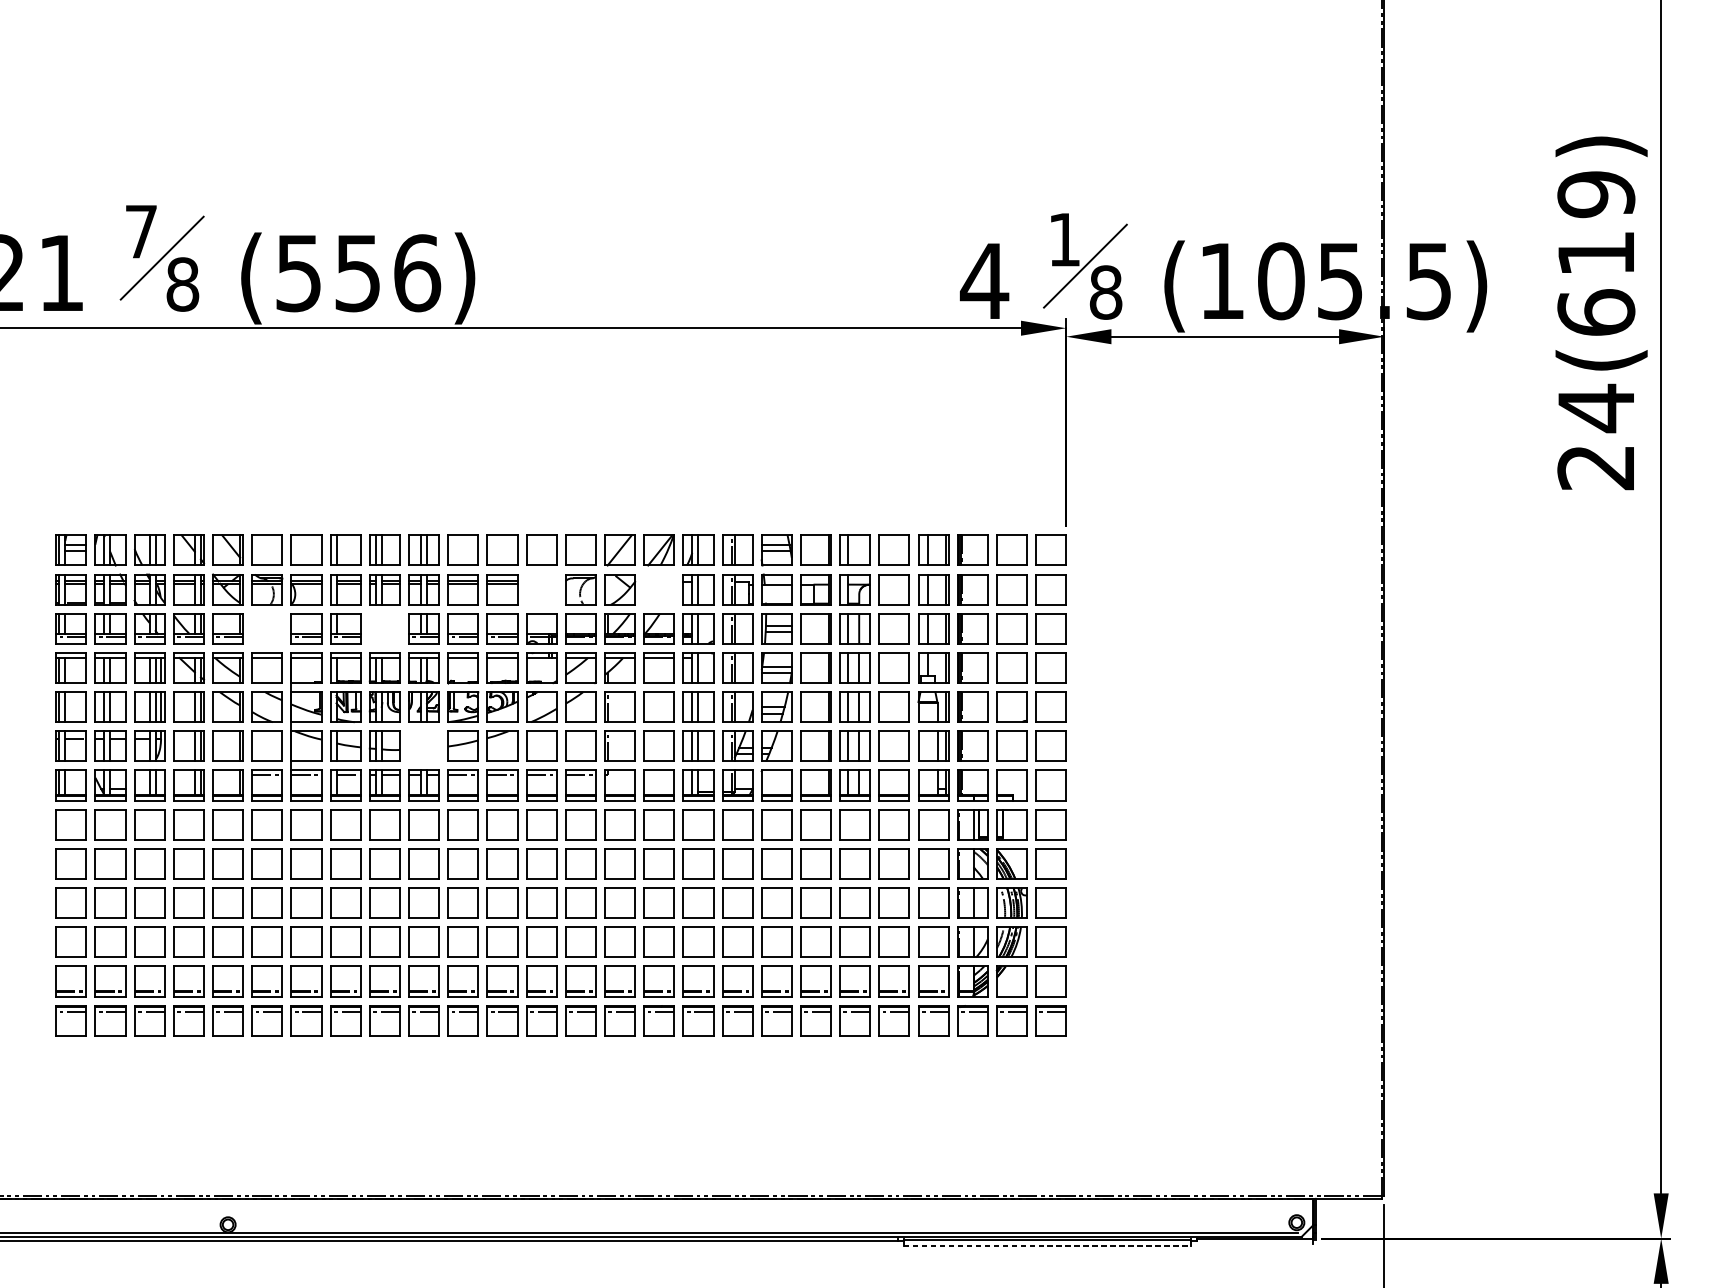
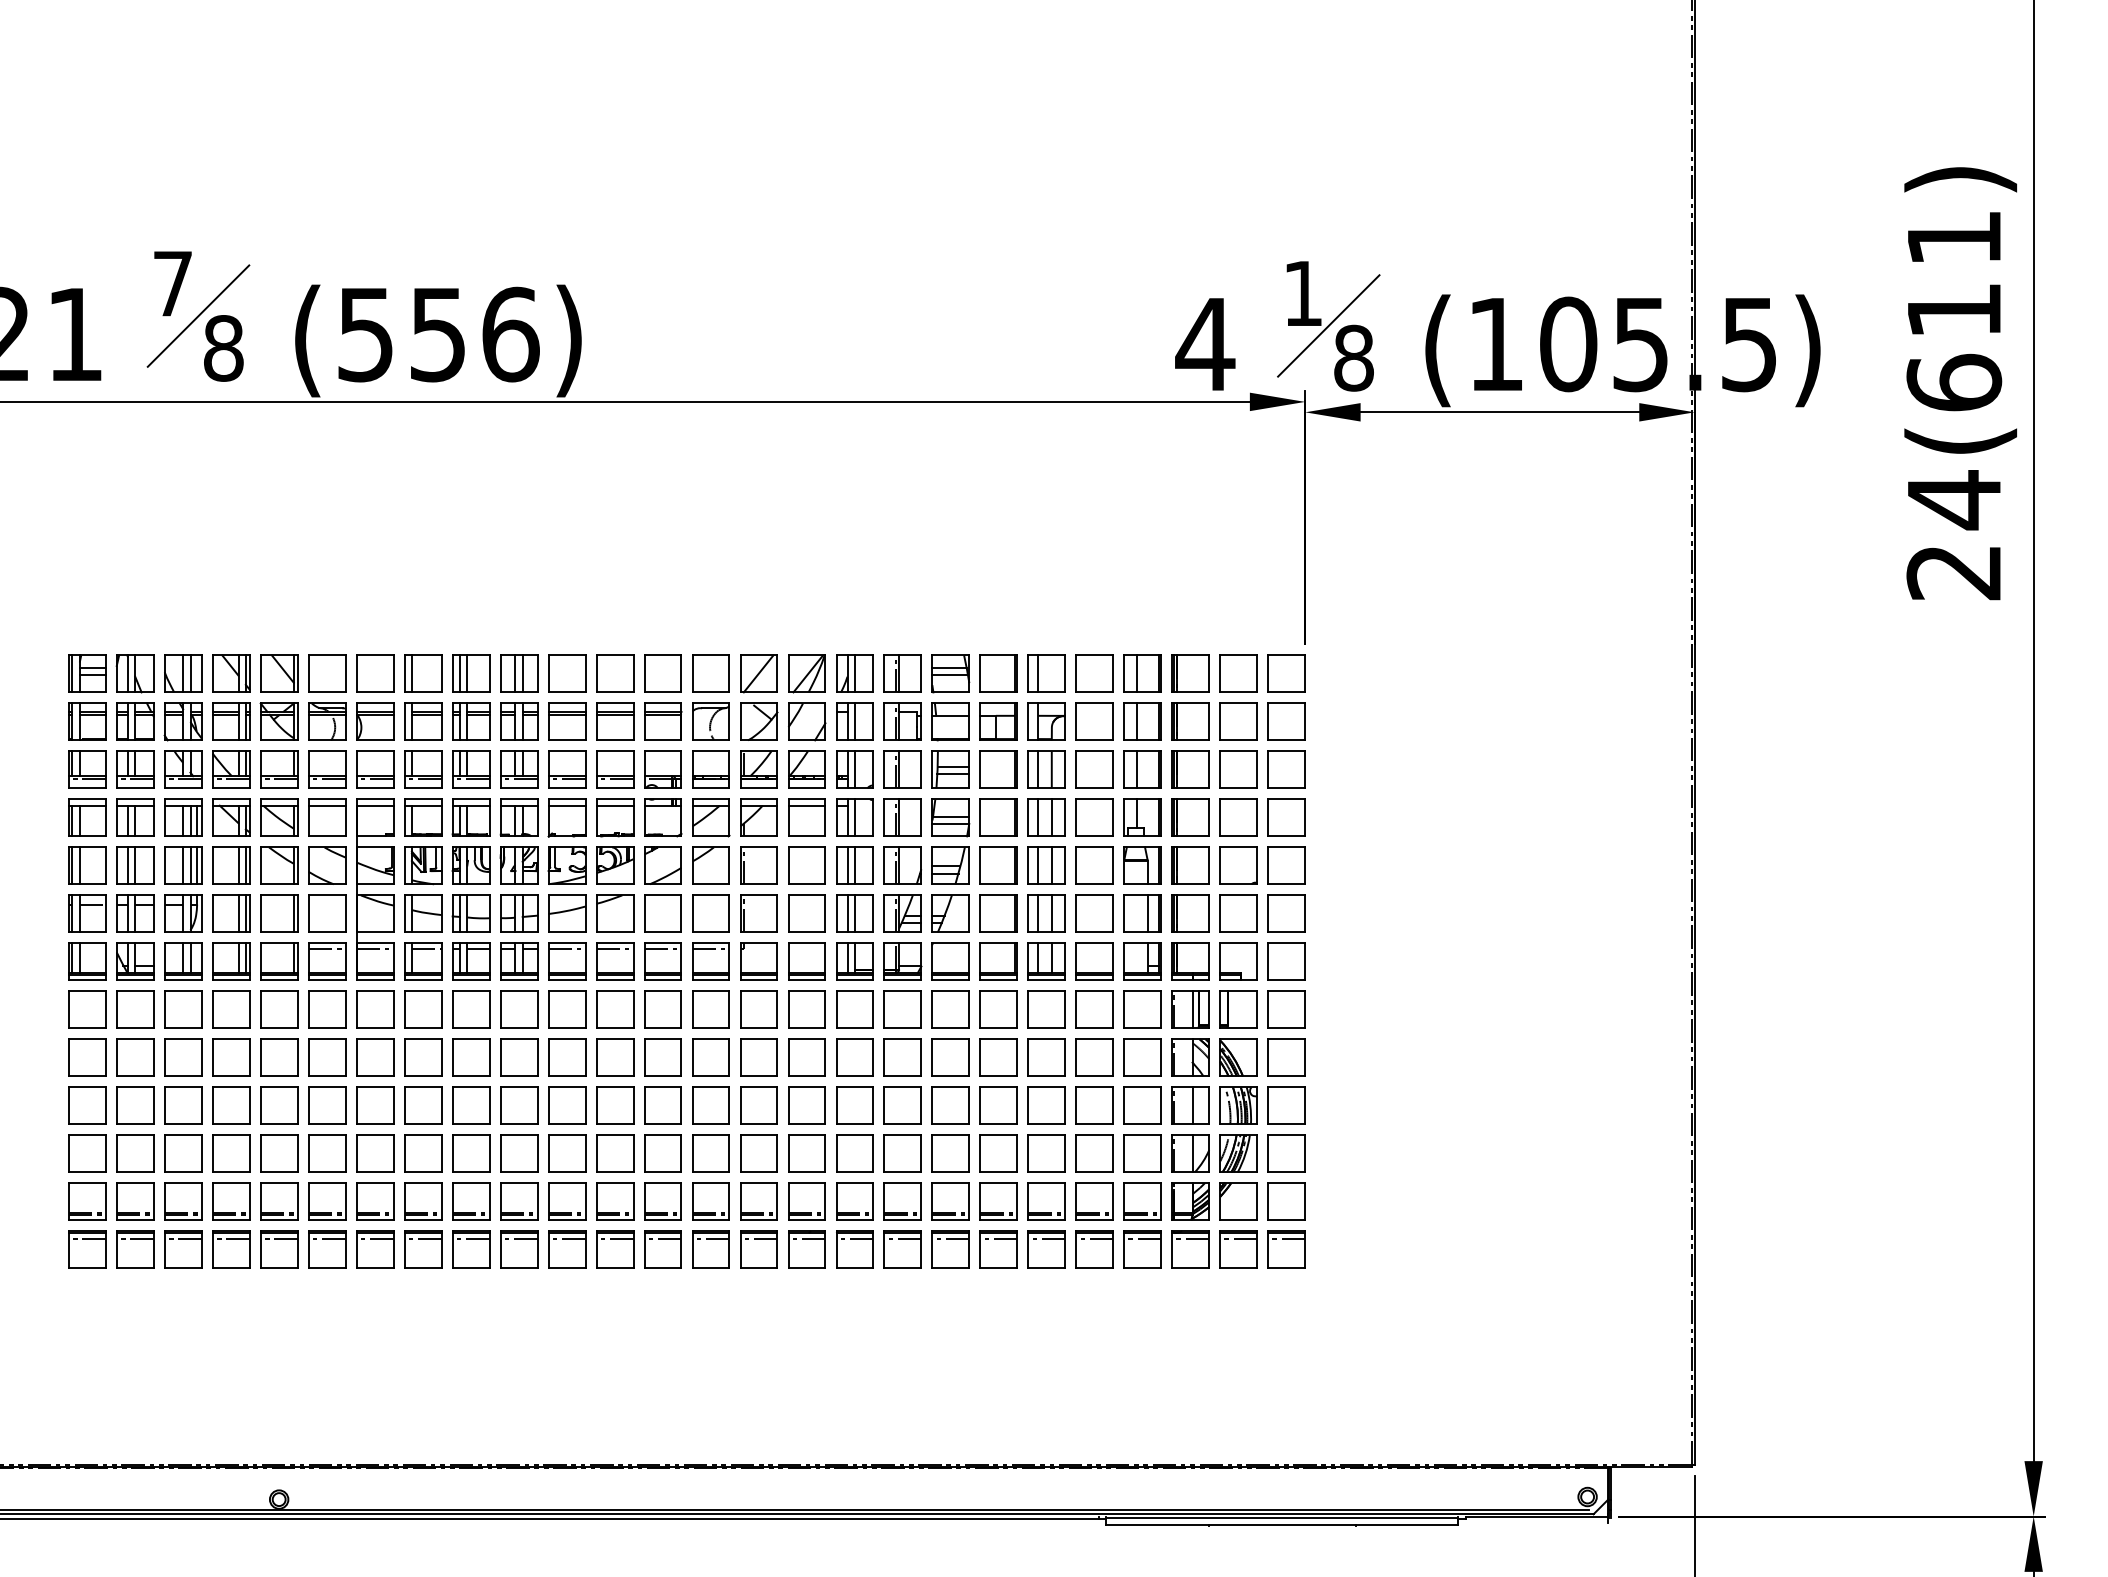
text: (1596, 194) -> (1954, 238), 24(619) -> 24(611)
part: (542, 589) -> (663, 721), added
part: (659, 589) -> (807, 721), added
part: (267, 628) -> (327, 769), added
part: (385, 628) -> (471, 769), added
part: (424, 746) -> (519, 913), added
line: (1047, 1245) -> (1282, 1525), dashed -> solid

